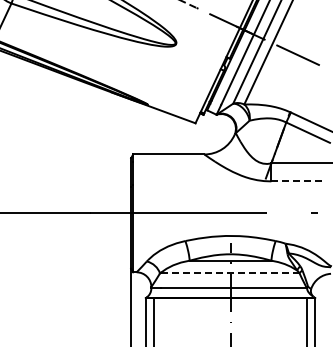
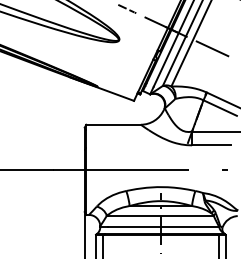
line: (296, 181) -> (211, 145), dashed -> solid
line: (230, 273) -> (160, 215), dashed -> solid

